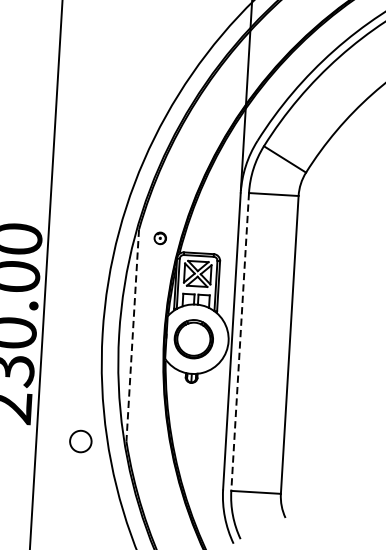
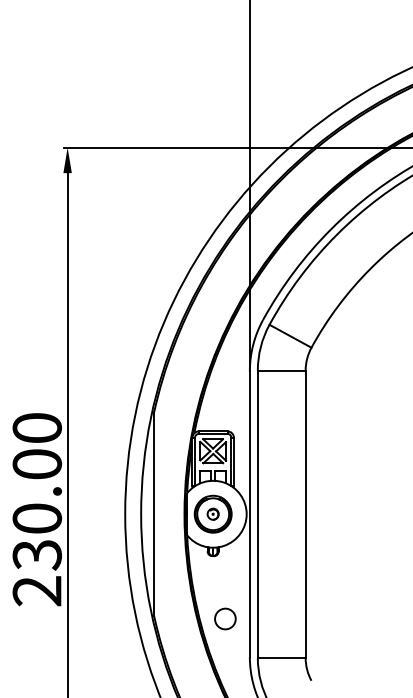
part: (159, 237) -> (212, 513), moved
line: (133, 335) -> (154, 514), dashed -> solid
line: (239, 342) -> (257, 514), dashed -> solid
circle: (80, 441) -> (225, 618), moved

